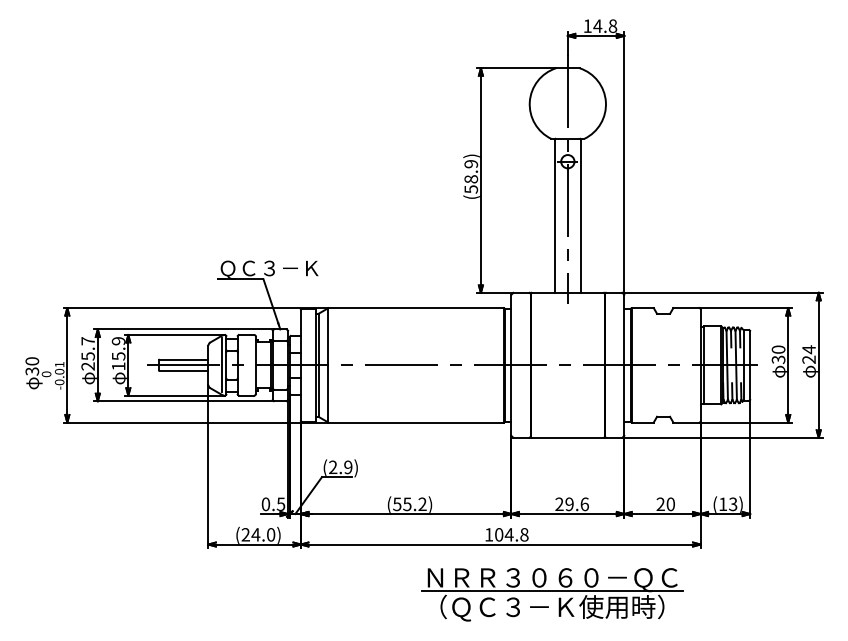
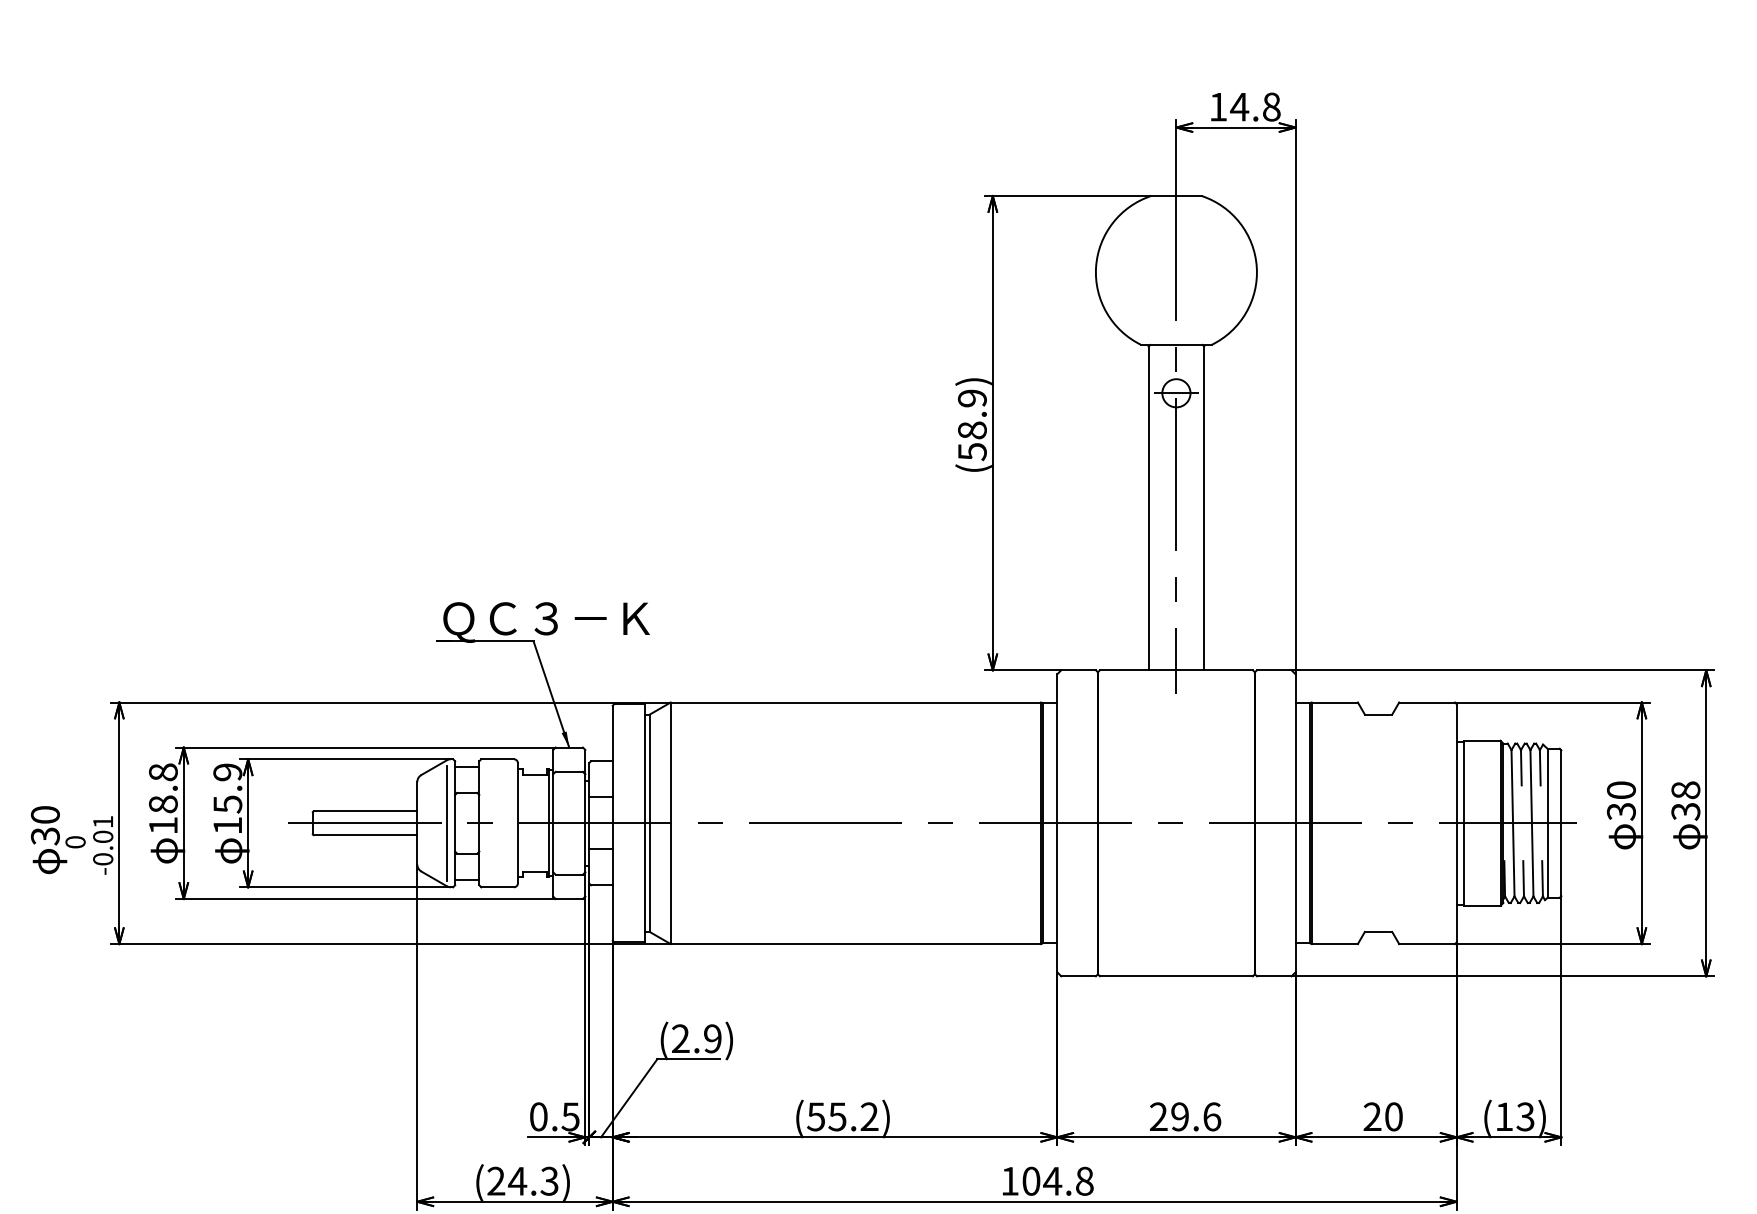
text: (87, 353) -> (161, 798), 25.7 -> 18.8
text: (808, 354) -> (1684, 800), 24 -> 38
text: (270, 534) -> (548, 1180), (24.0) -> (24.3)

